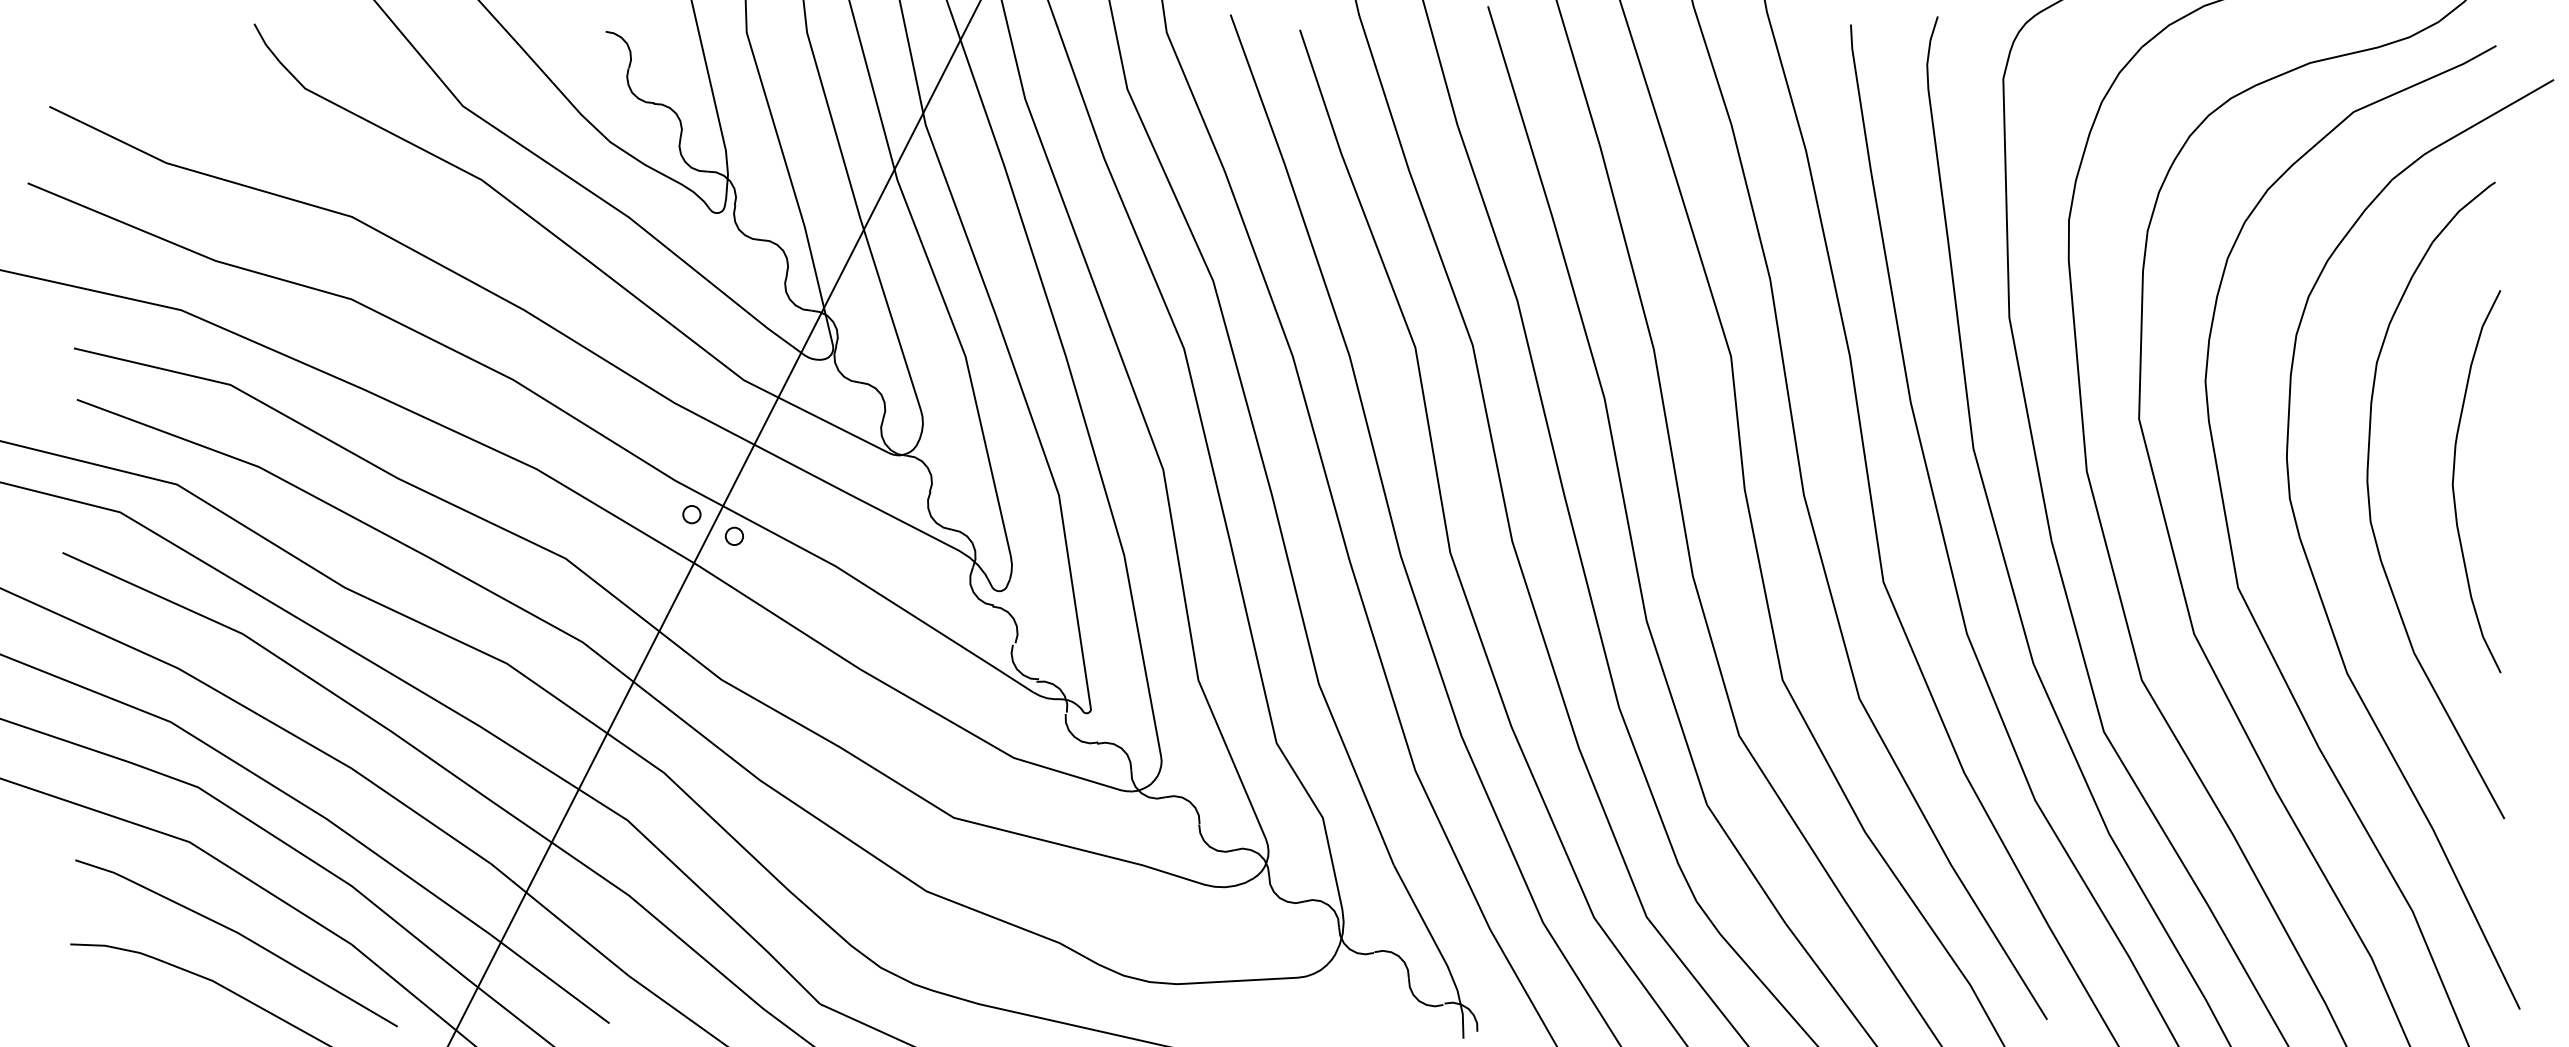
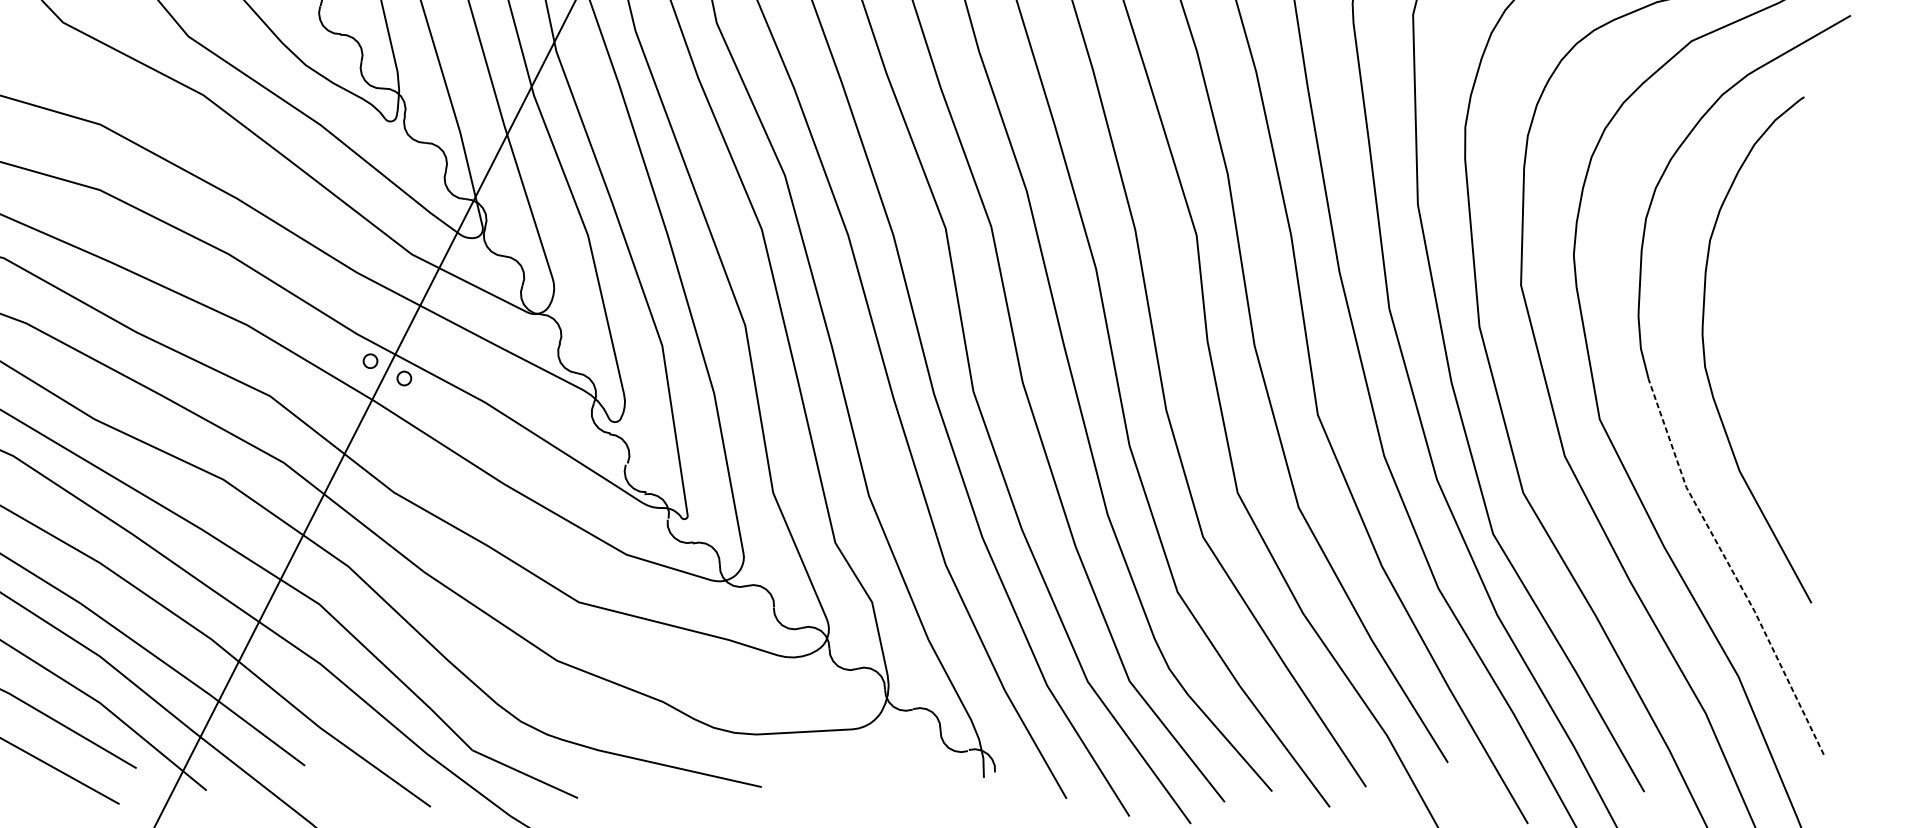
curve: (2454, 478) -> (1771, 332), removed
line: (2403, 776) -> (1731, 569), solid -> dashed

